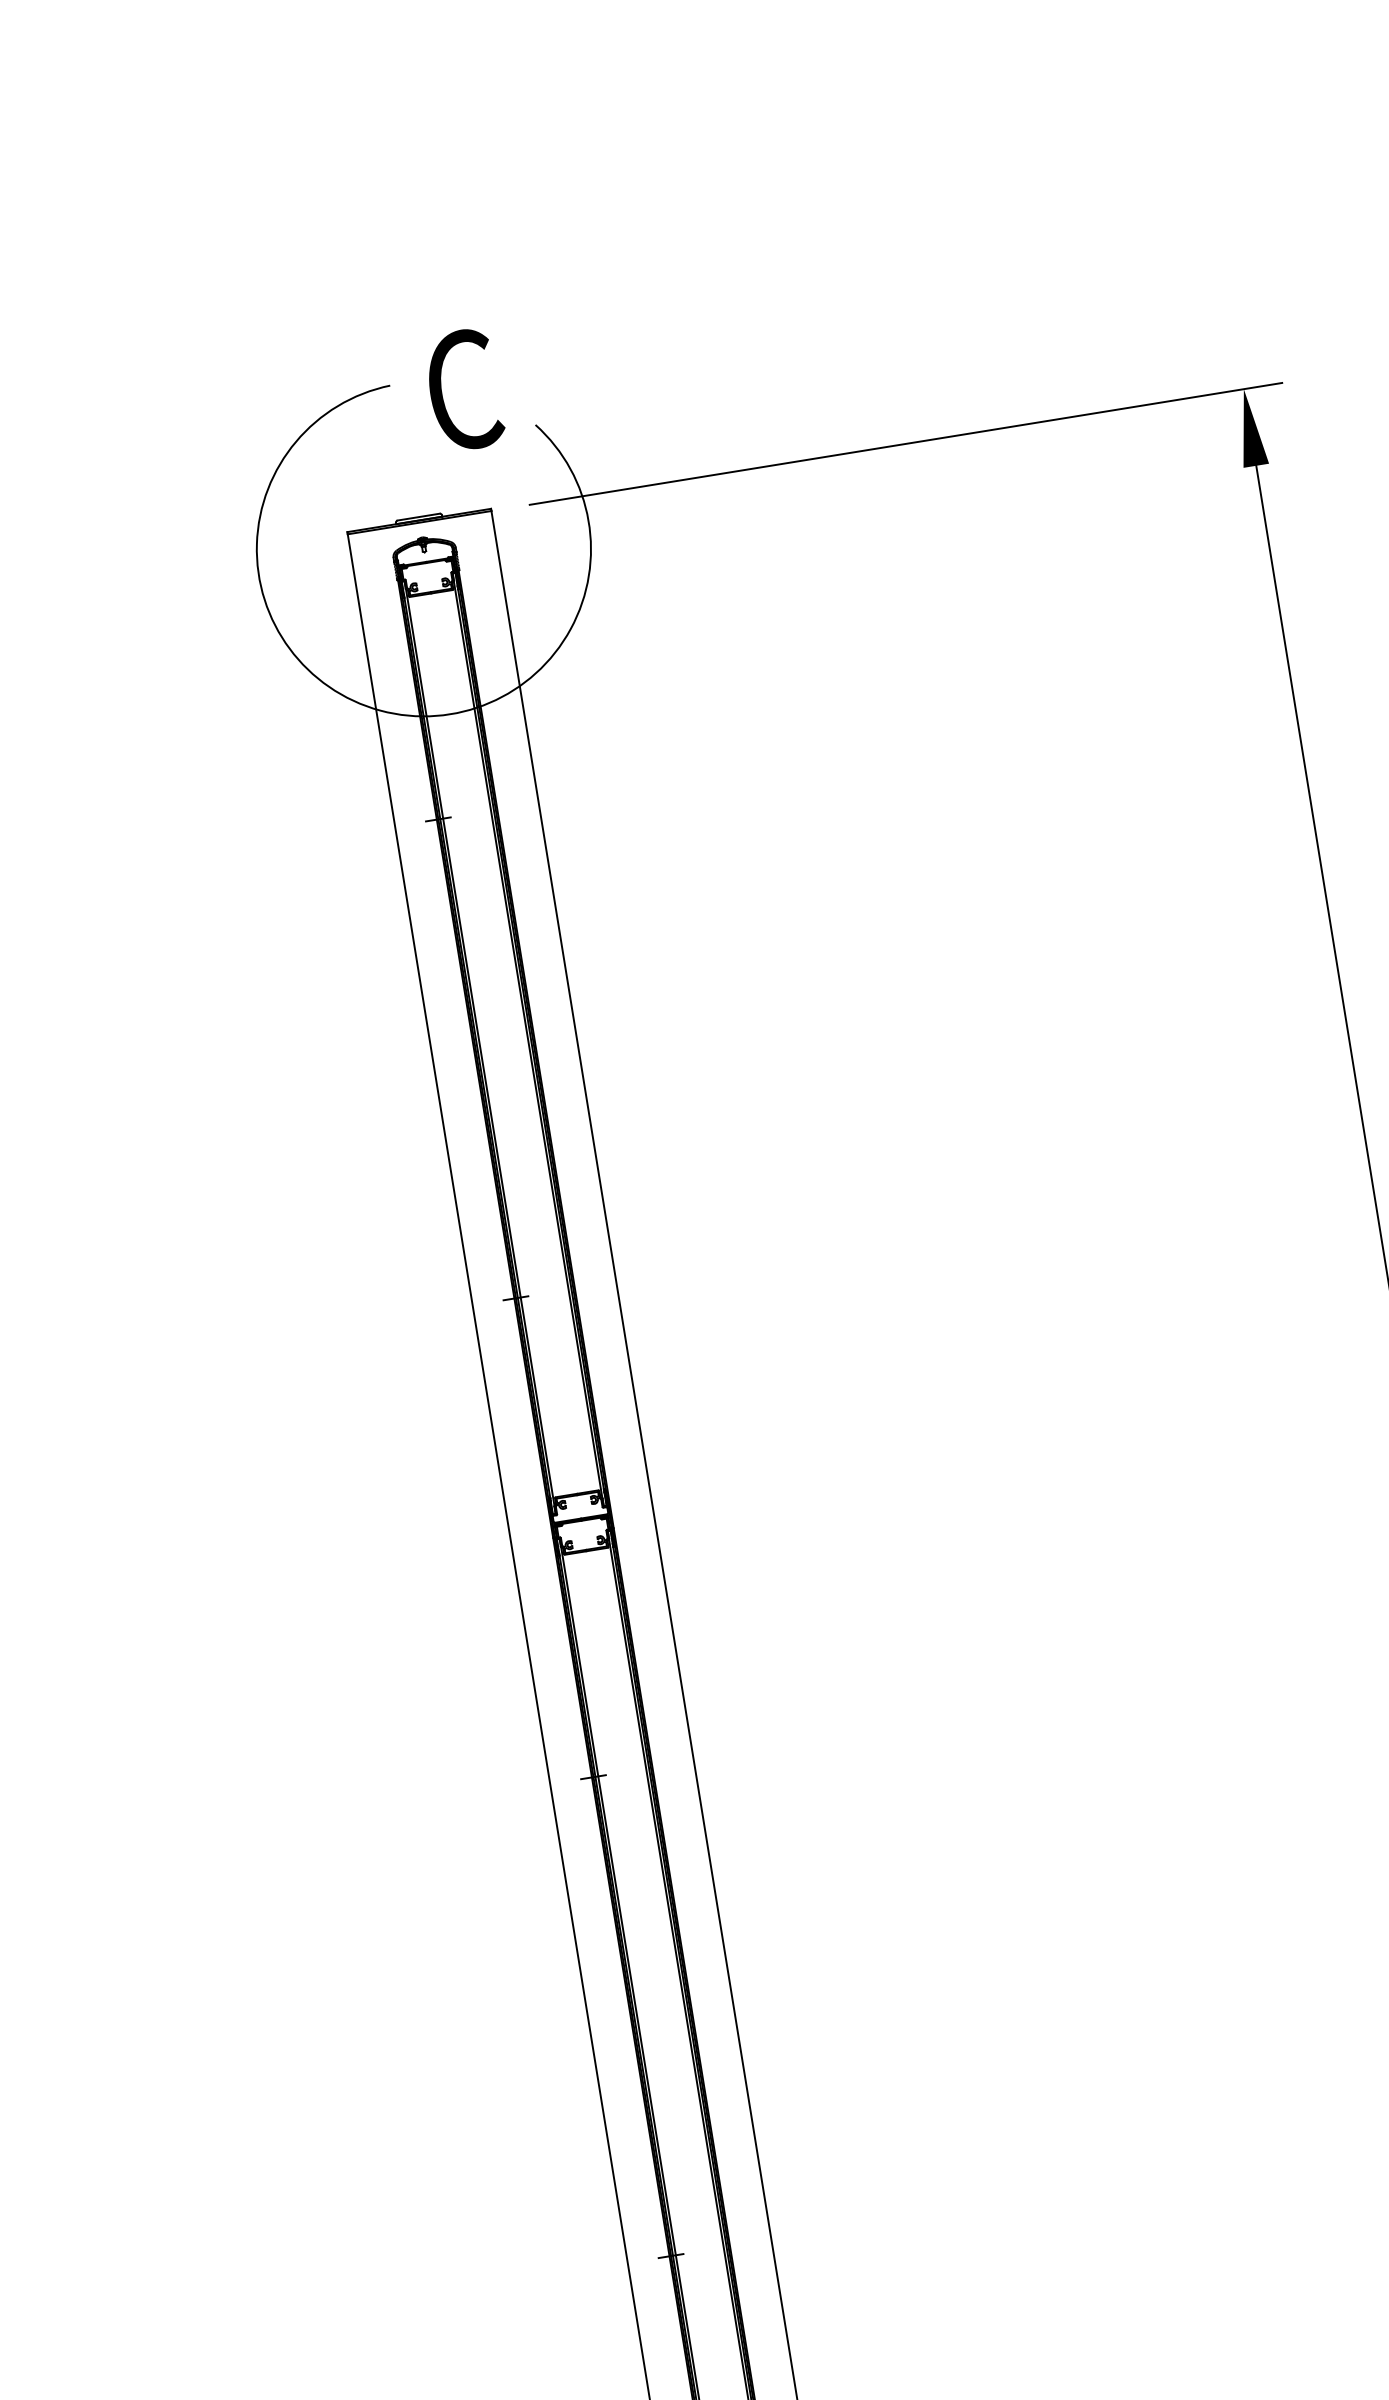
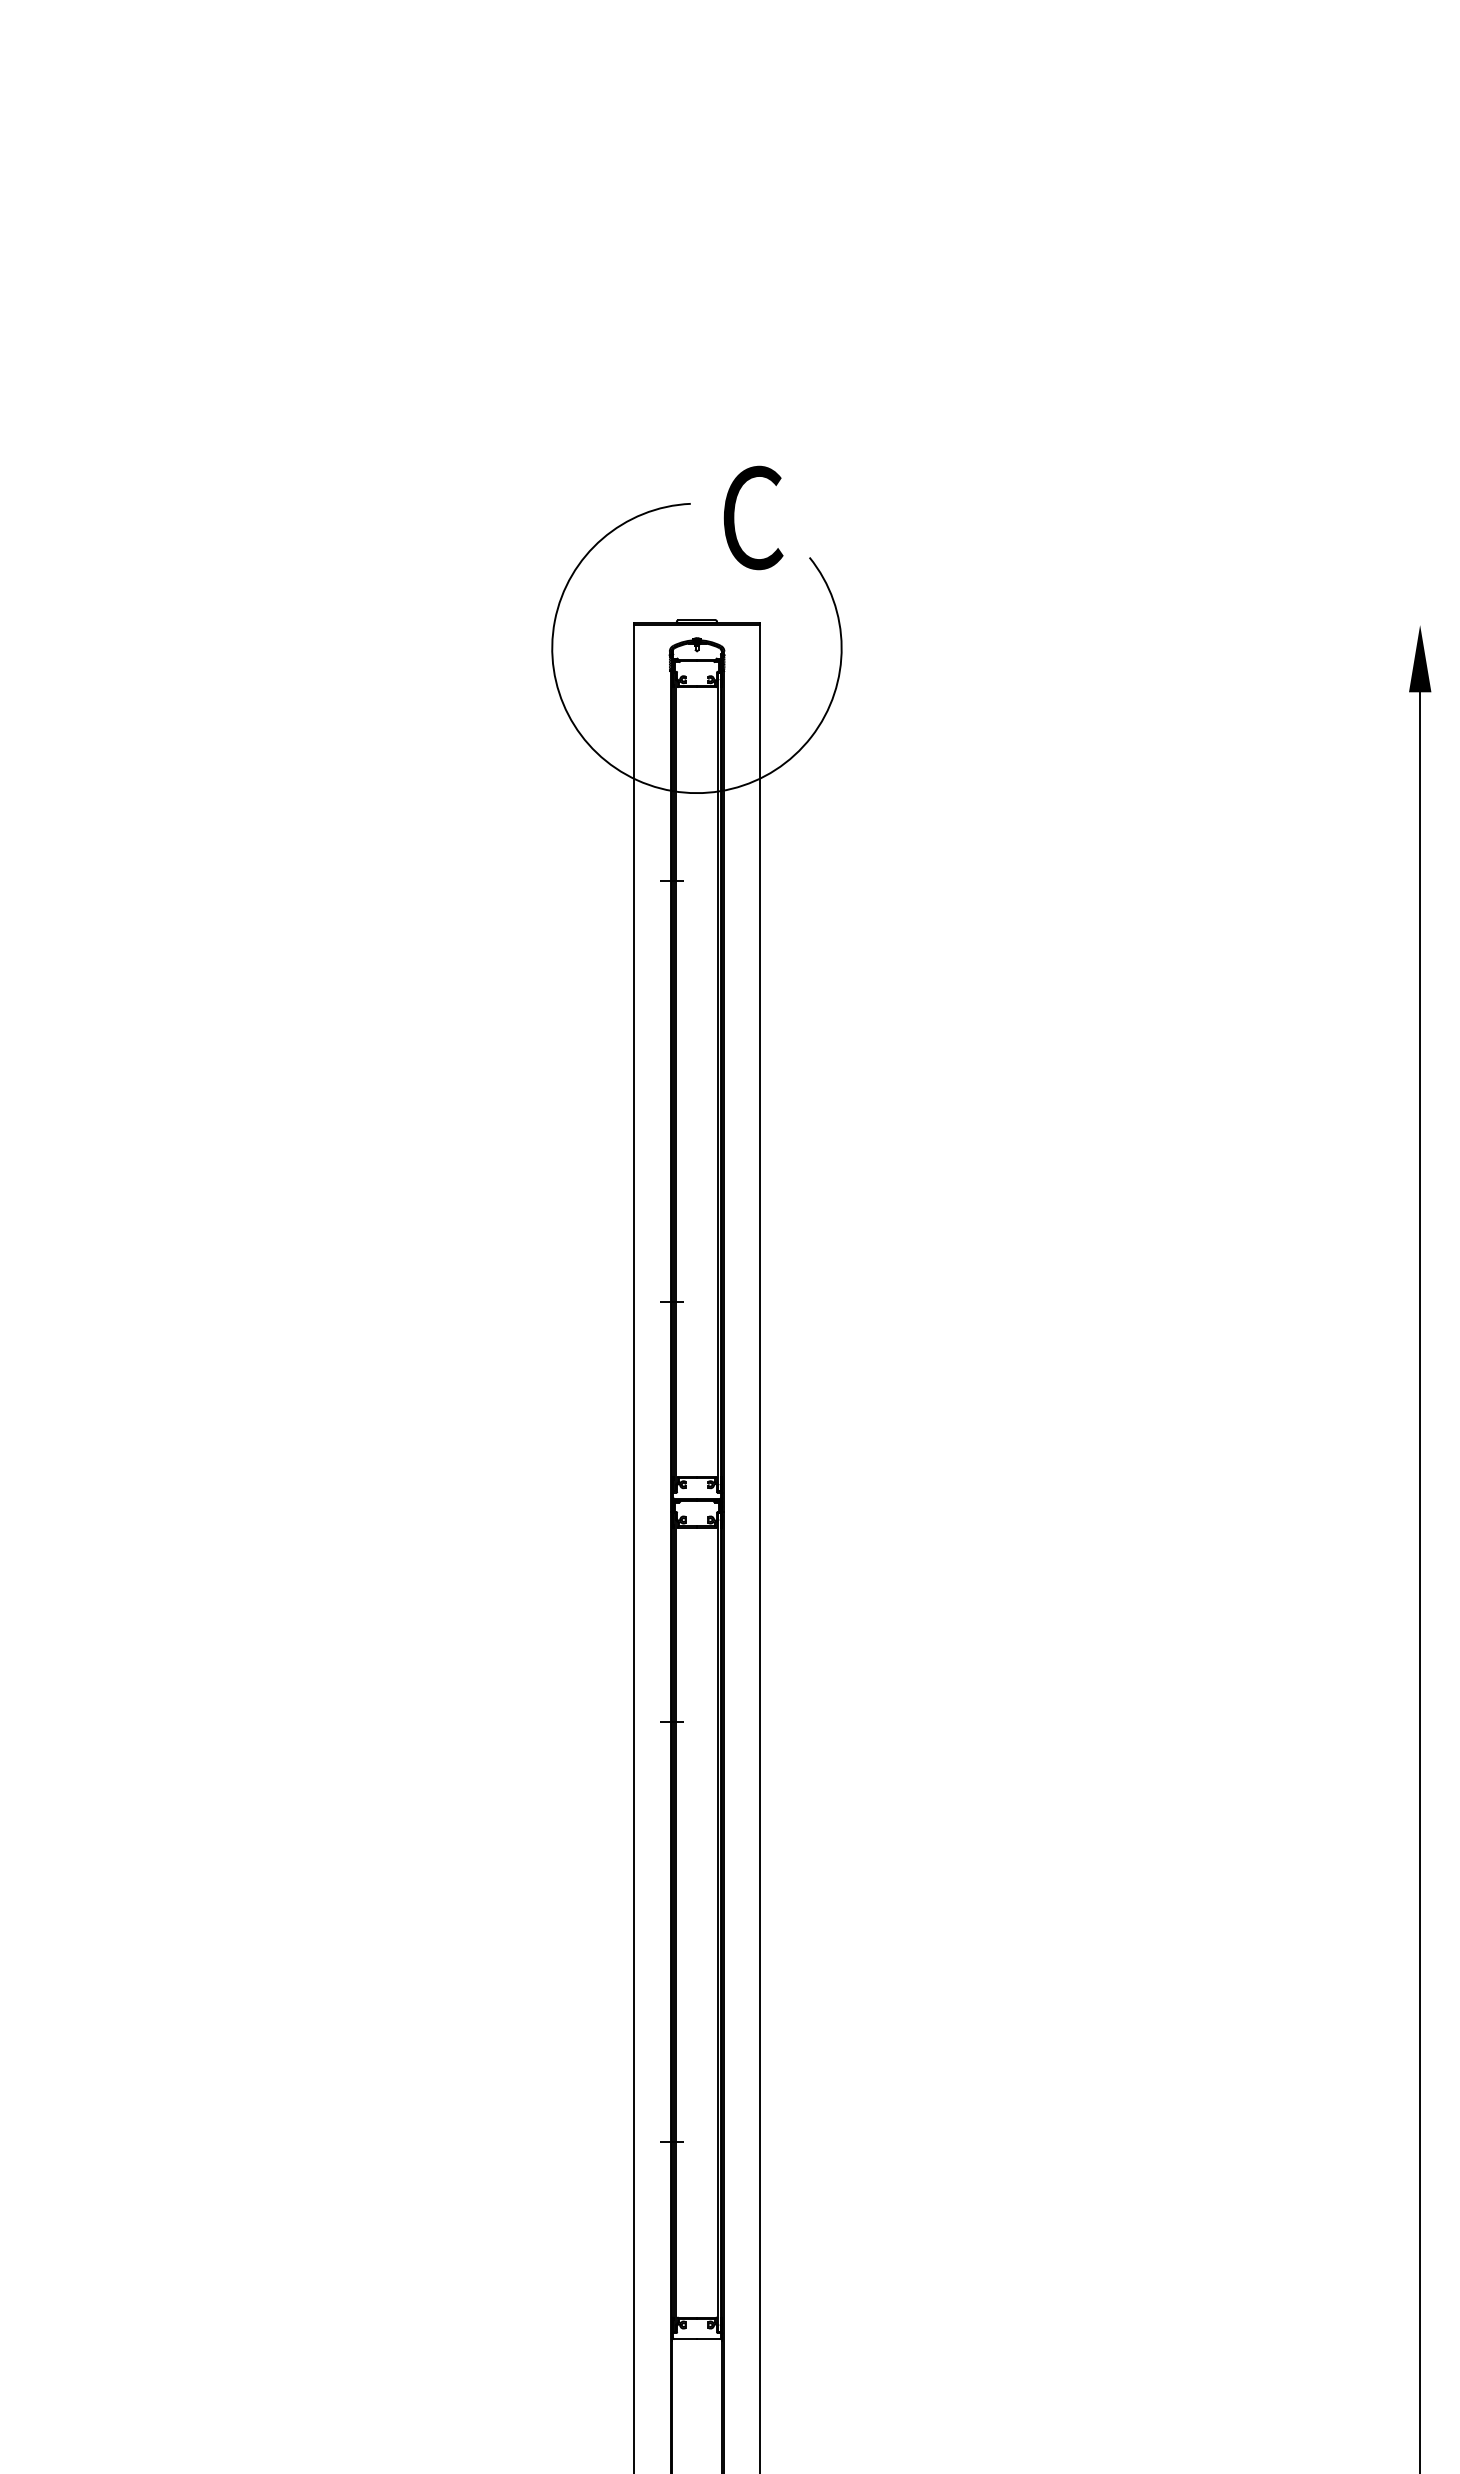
line: (905, 444) -> (1123, 625), removed

